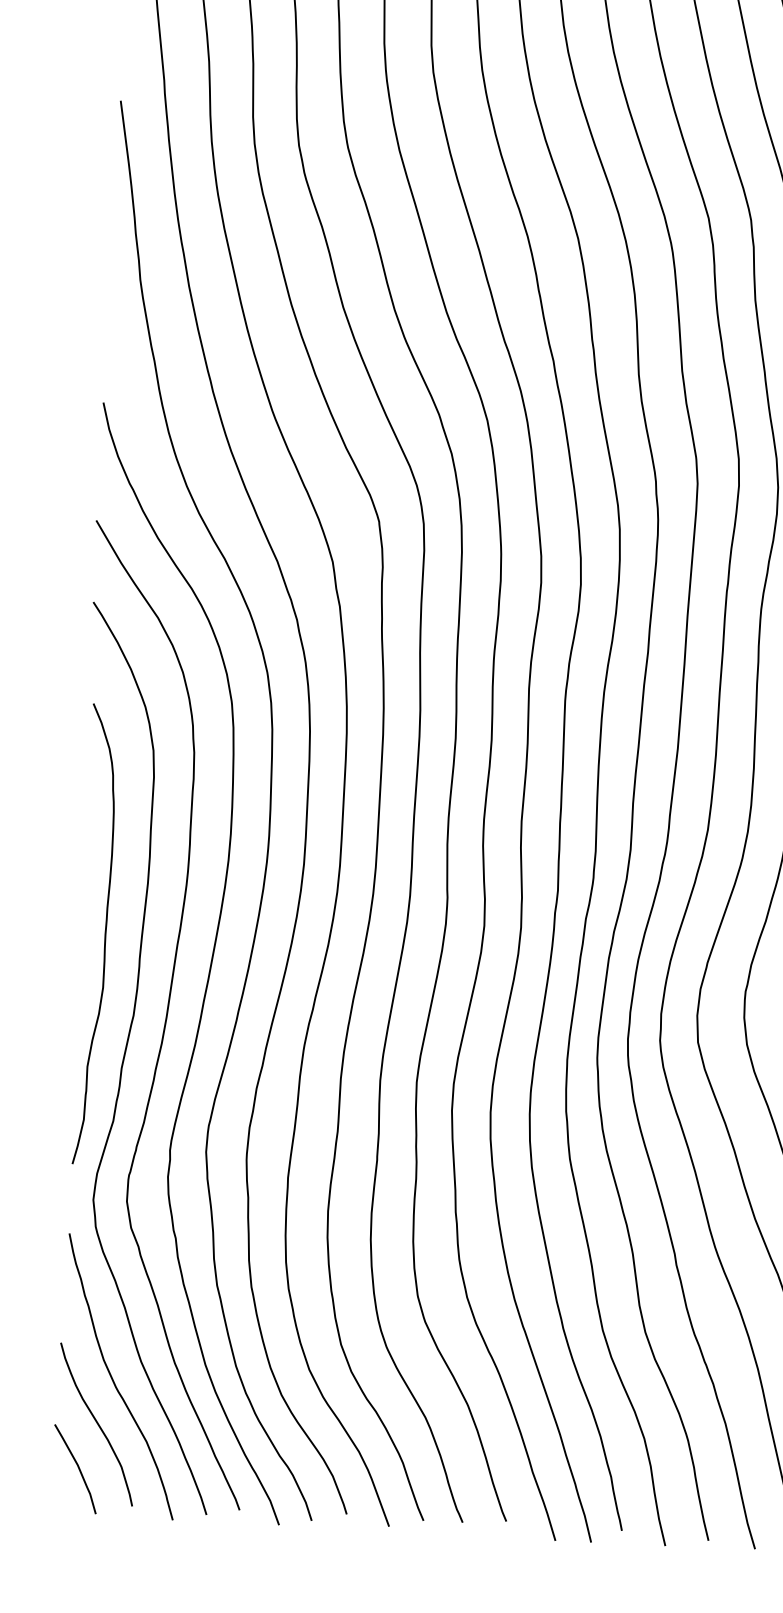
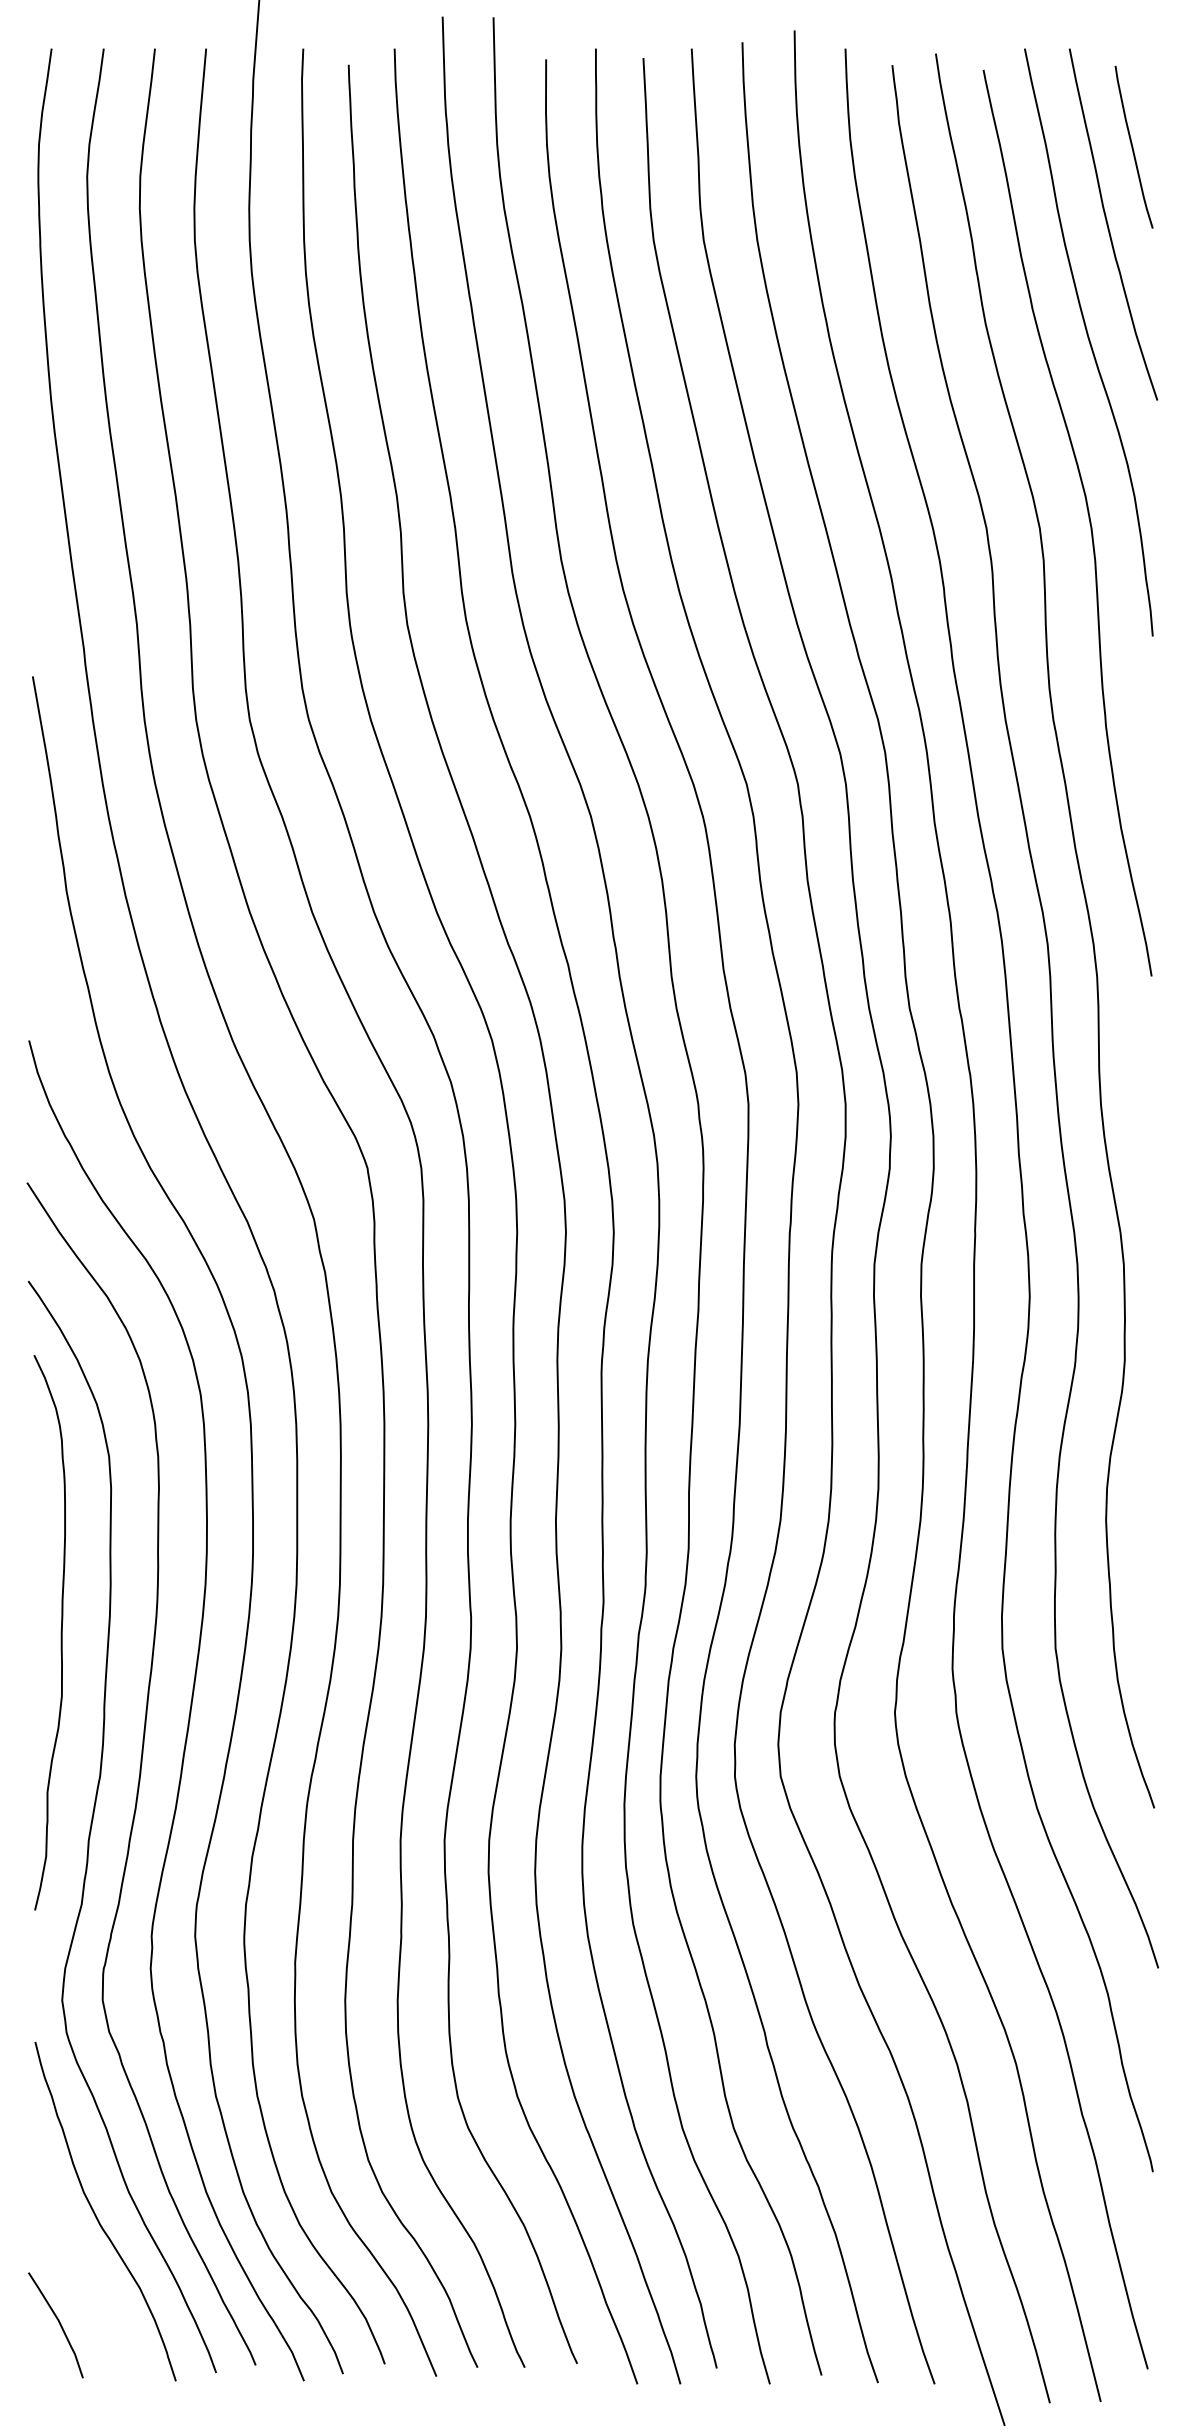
curve: (104, 934) -> (60, 1632), moved
curve: (97, 1423) -> (79, 2269), removed

